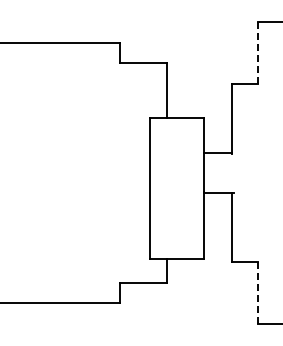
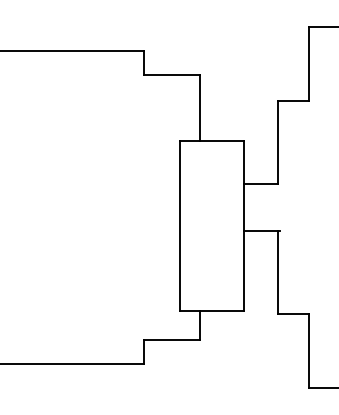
line: (257, 52) -> (308, 63), dashed -> solid
line: (257, 292) -> (308, 350), dashed -> solid

